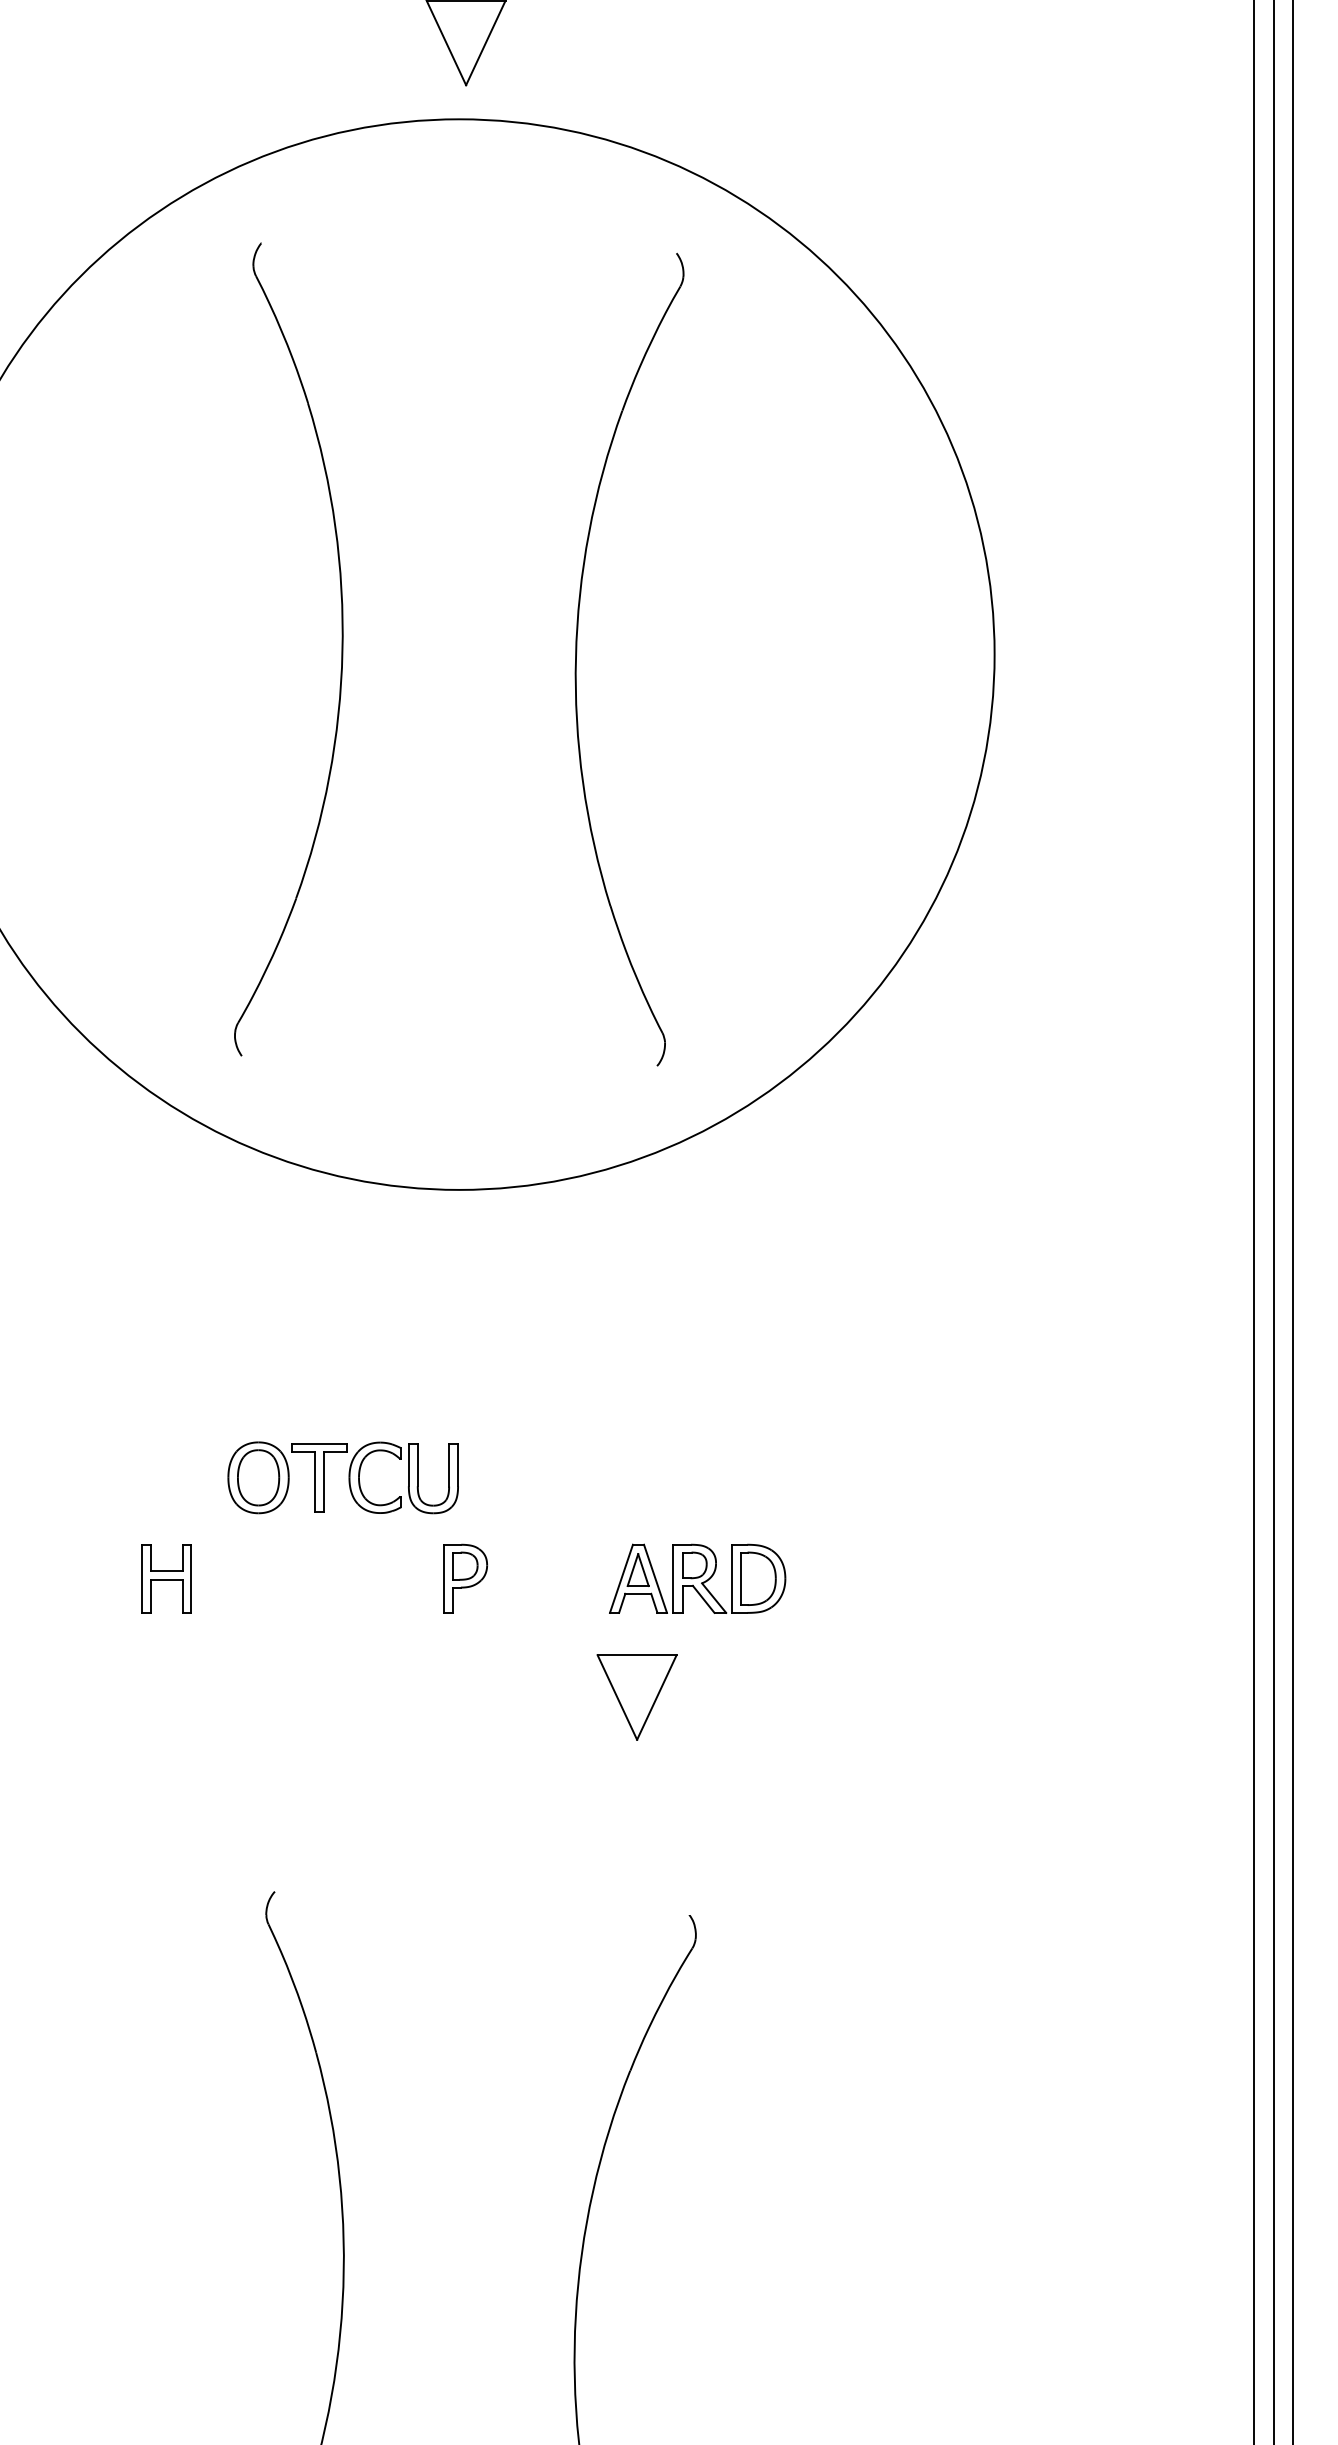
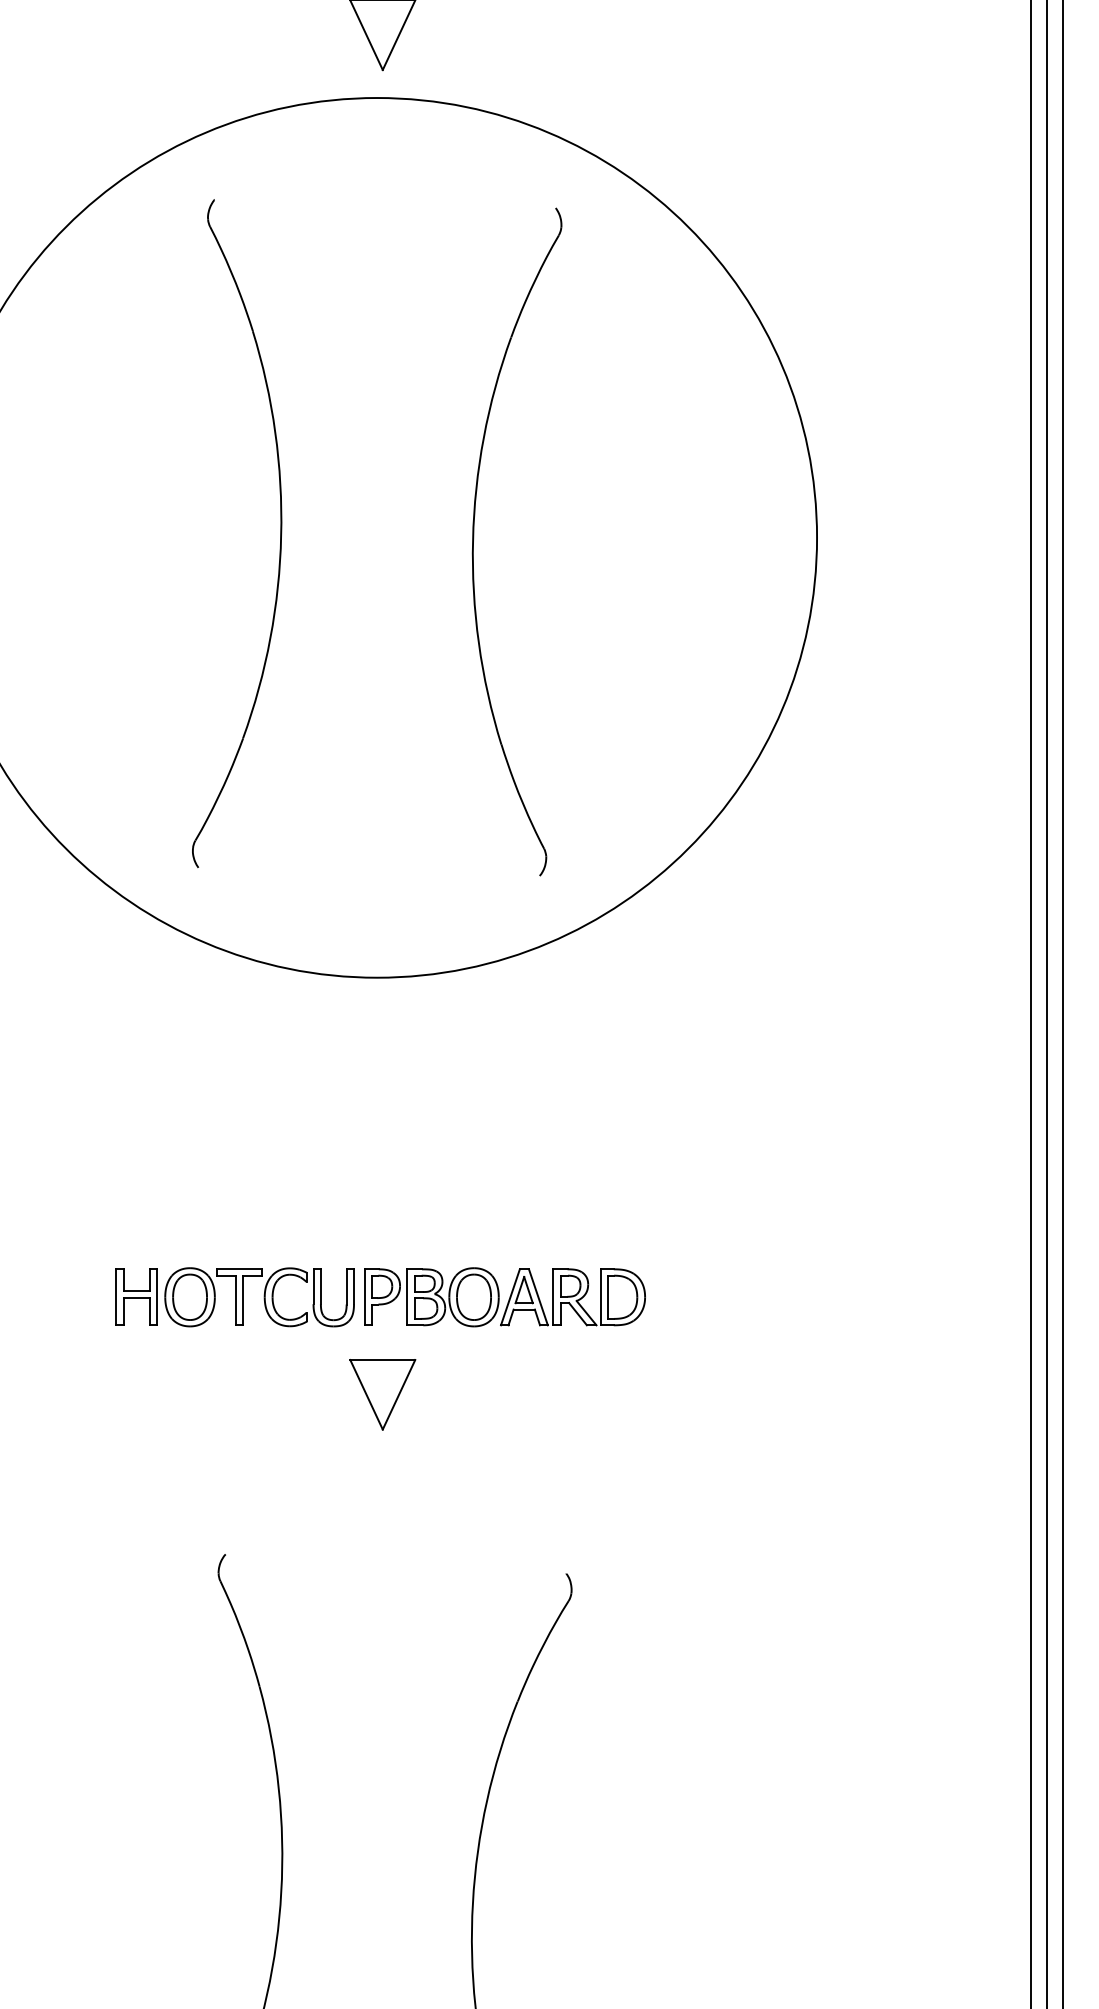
part: (342, 1477) -> (259, 1297), moved
part: (551, 1578) -> (452, 1297), added
part: (636, 1697) -> (382, 1394), moved

